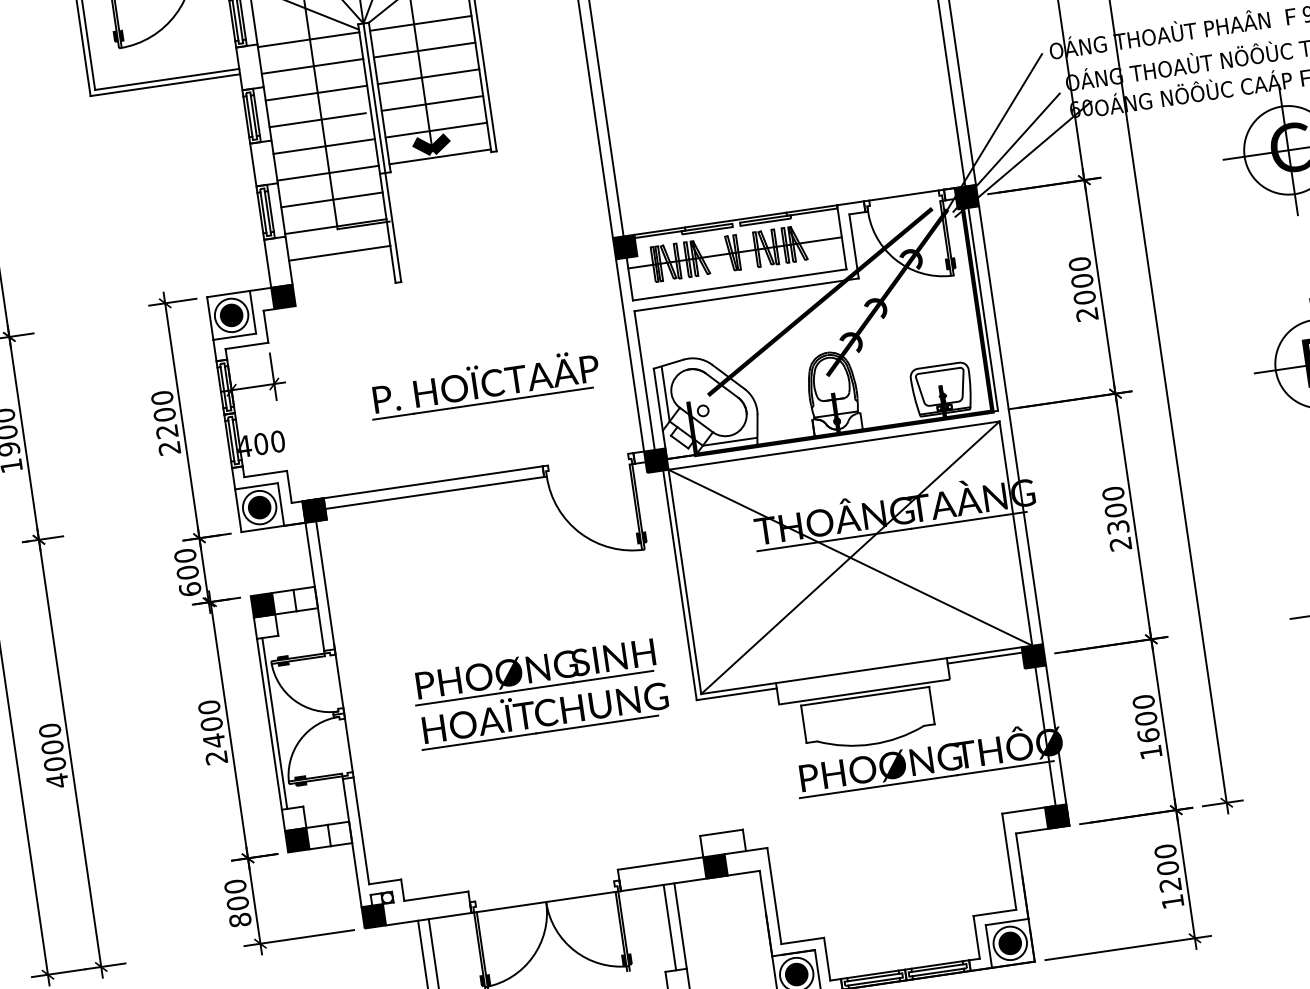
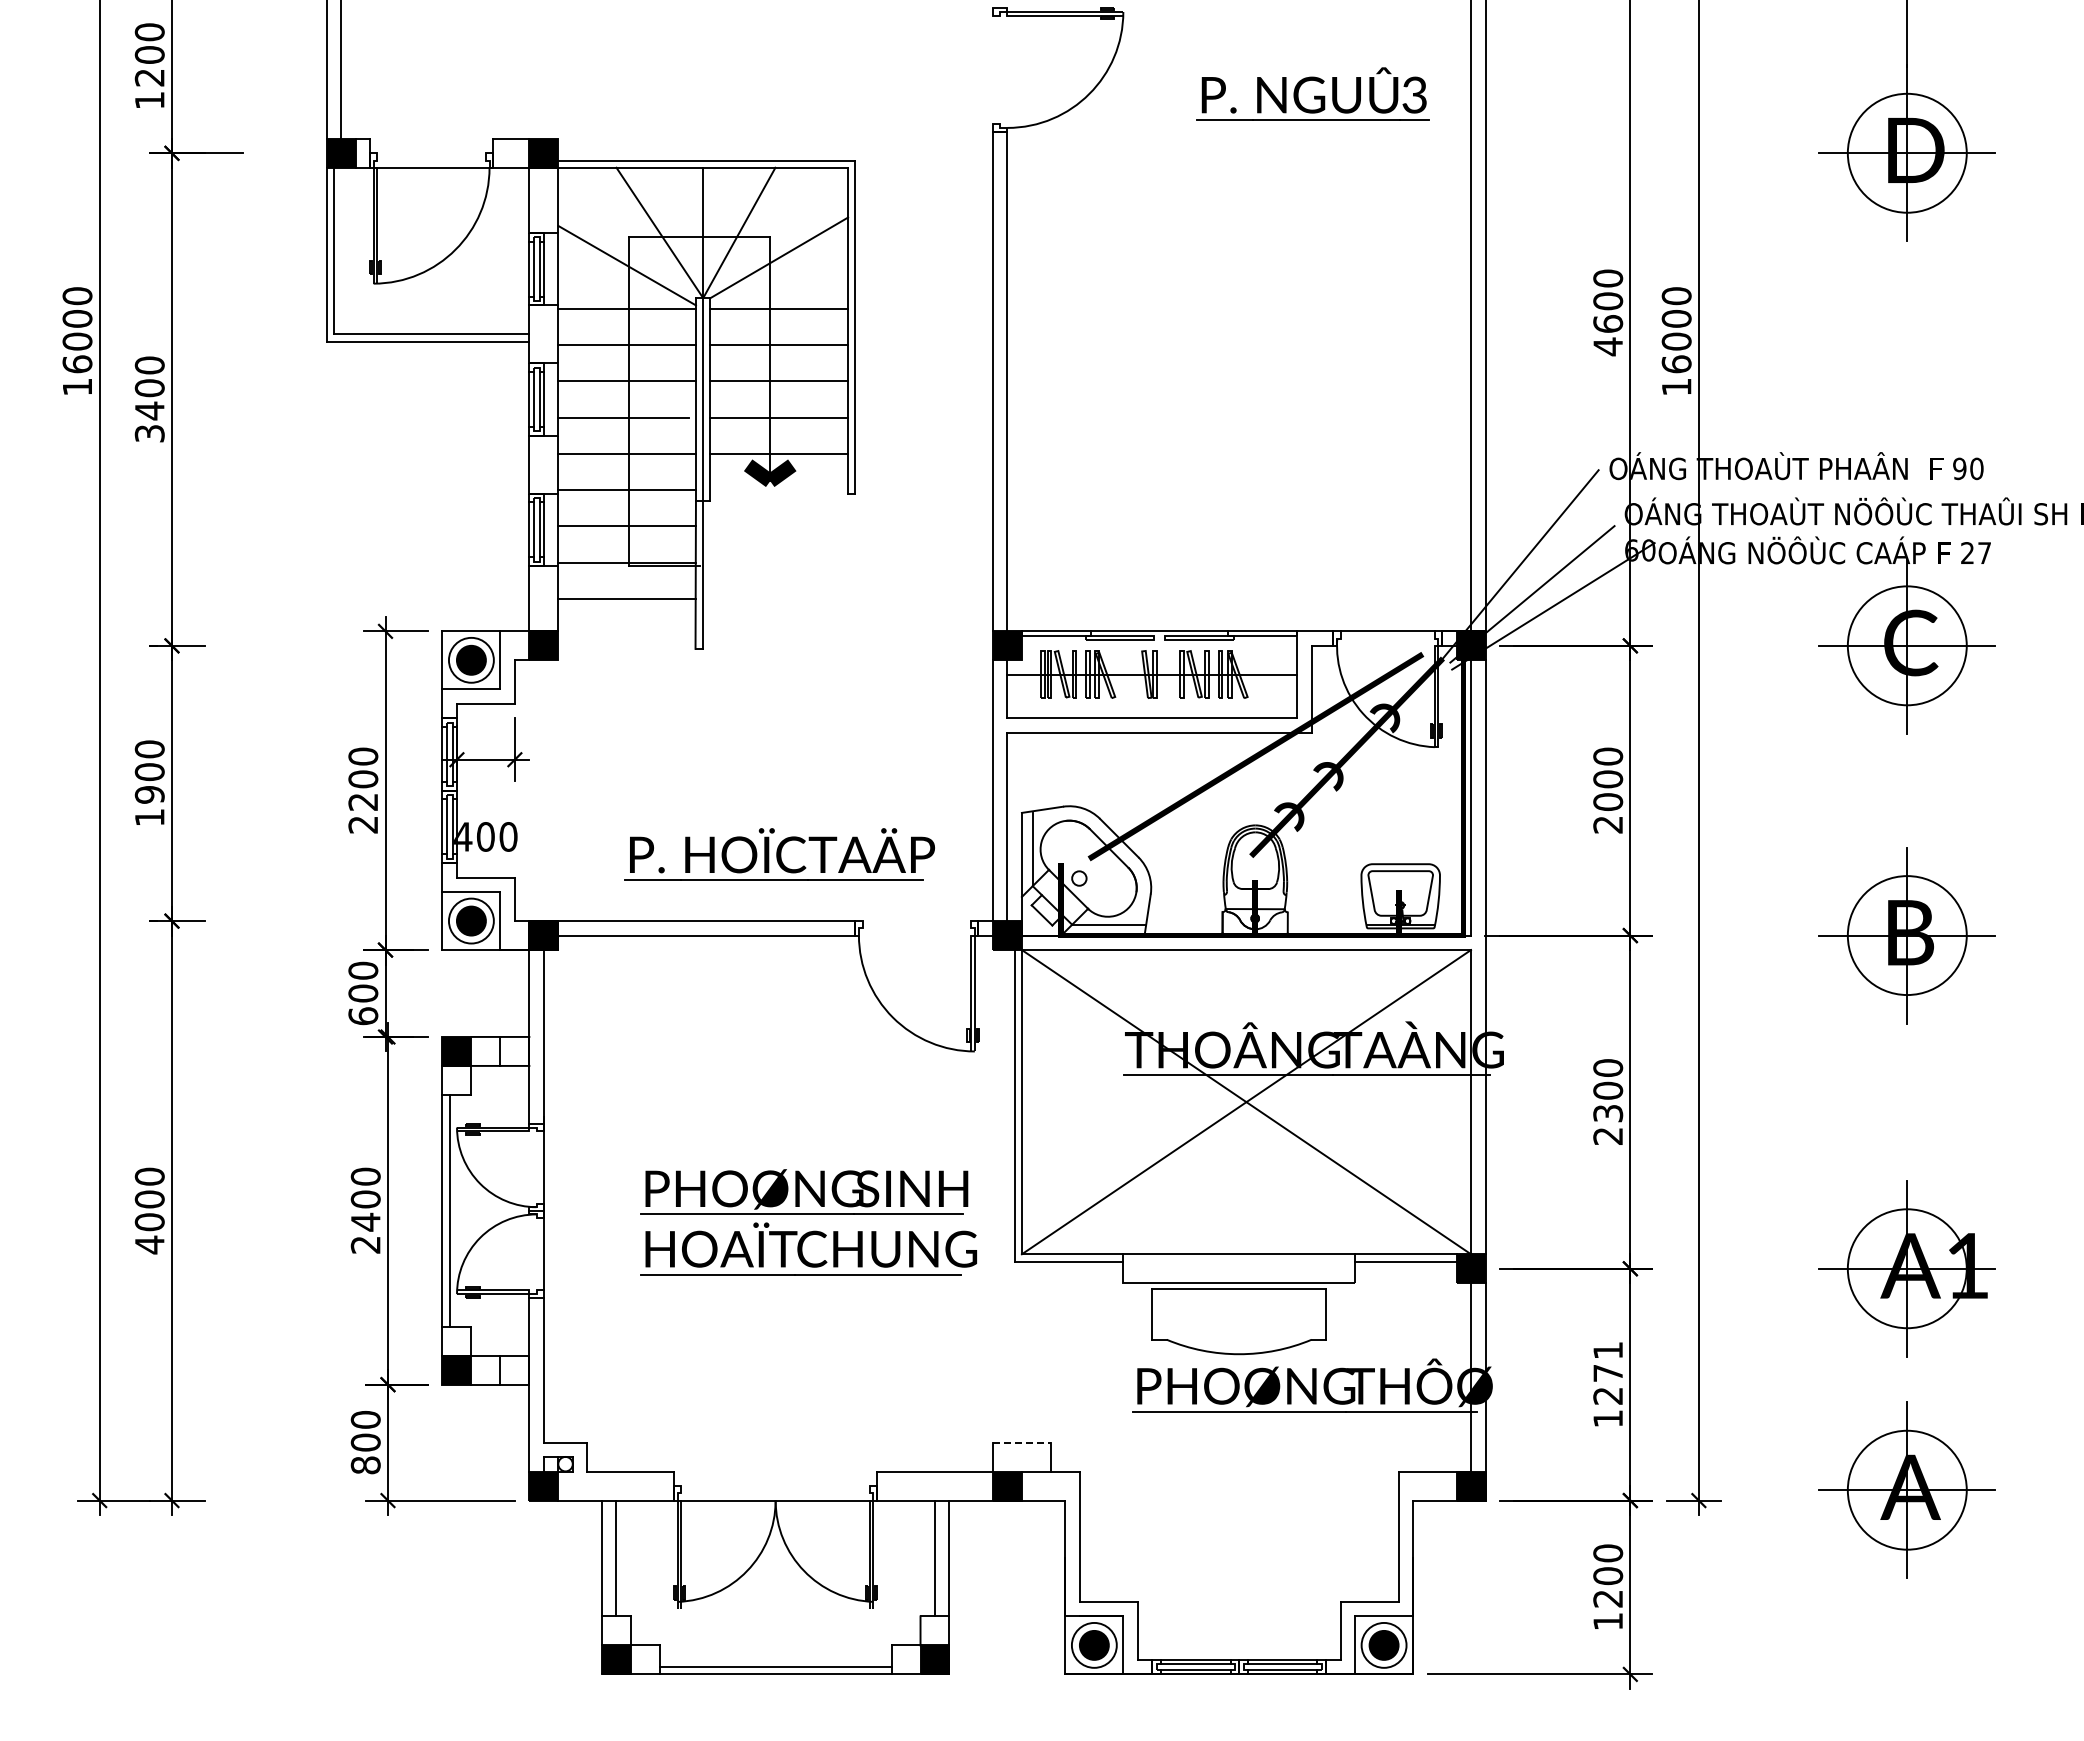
line: (440, 157) -> (779, 490), removed
part: (484, 384) -> (779, 854), moved
text: (1146, 718) -> (1608, 1372), 1600 -> 1271
line: (721, 832) -> (1021, 1442), solid -> dashed

